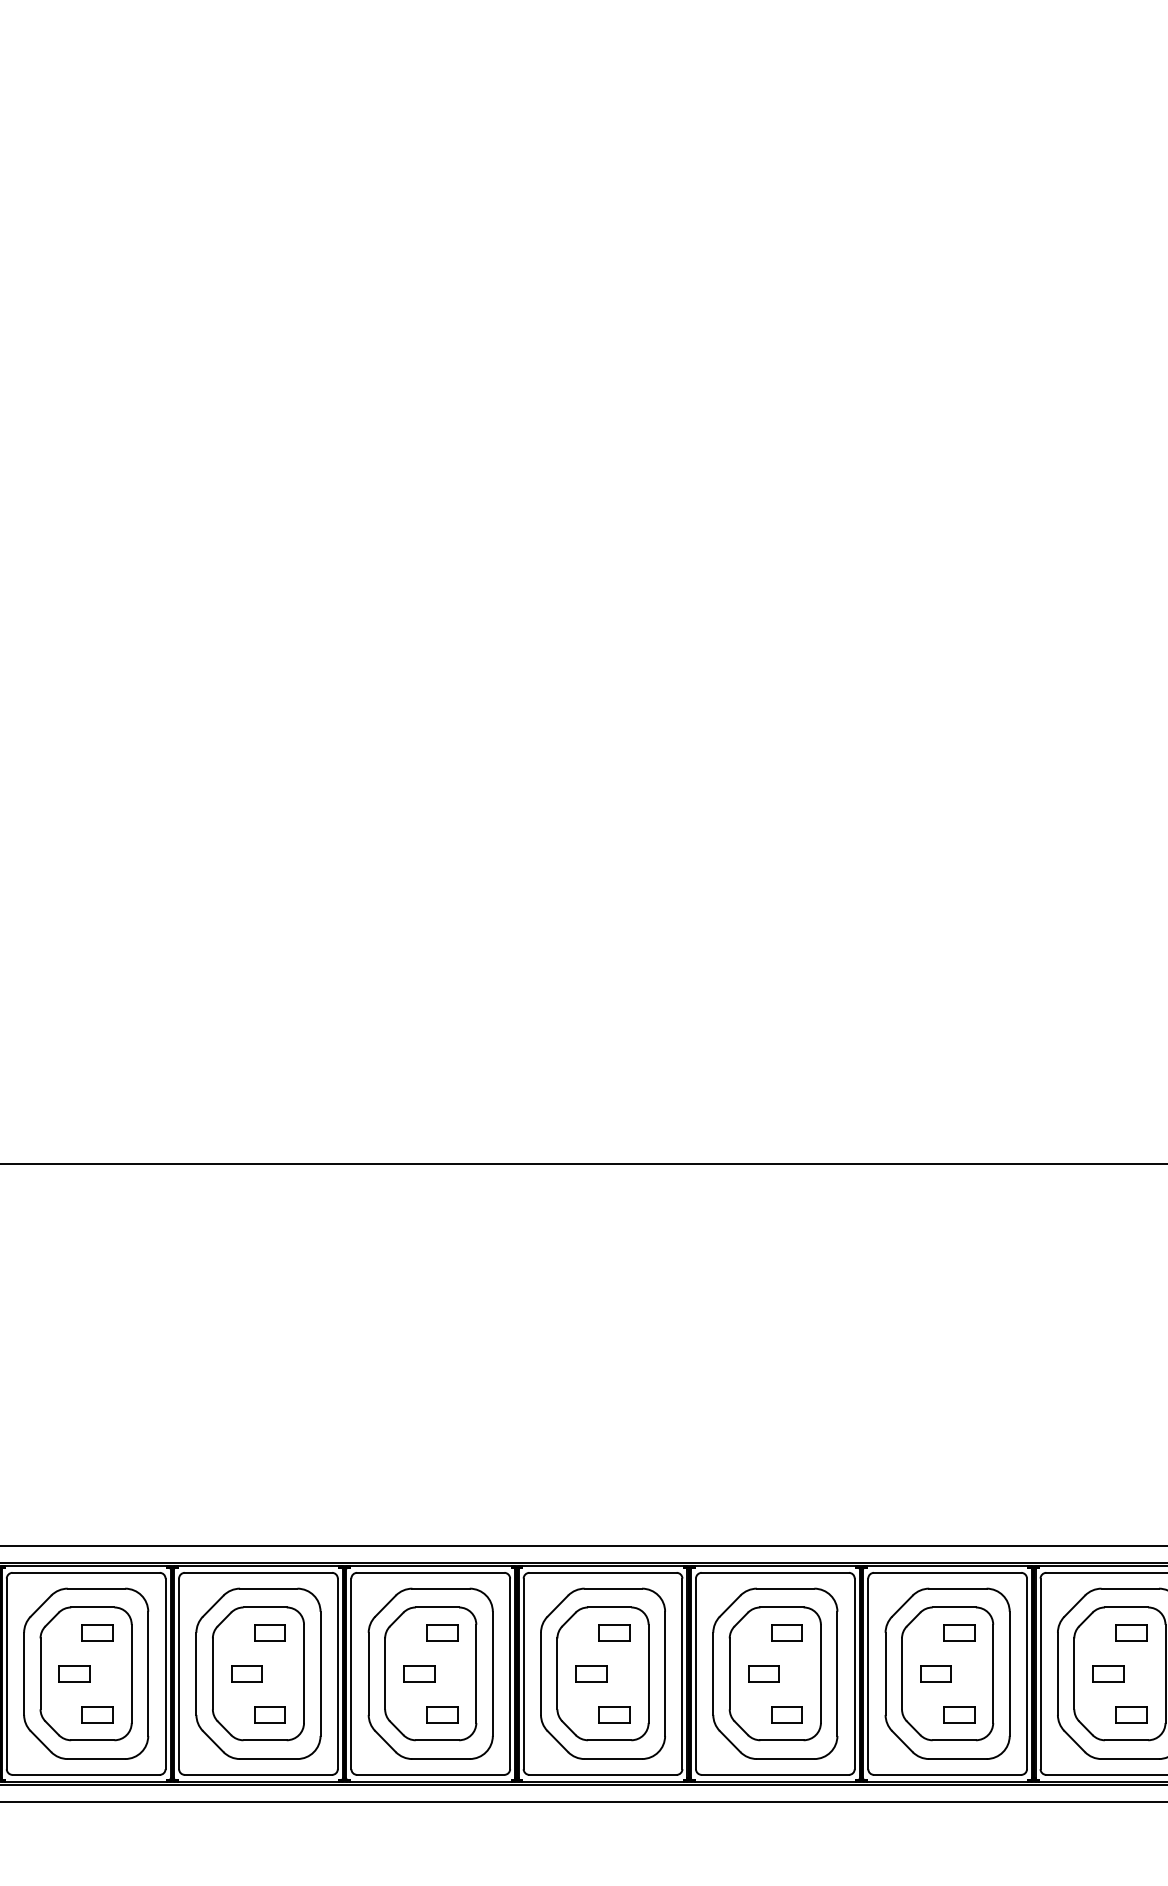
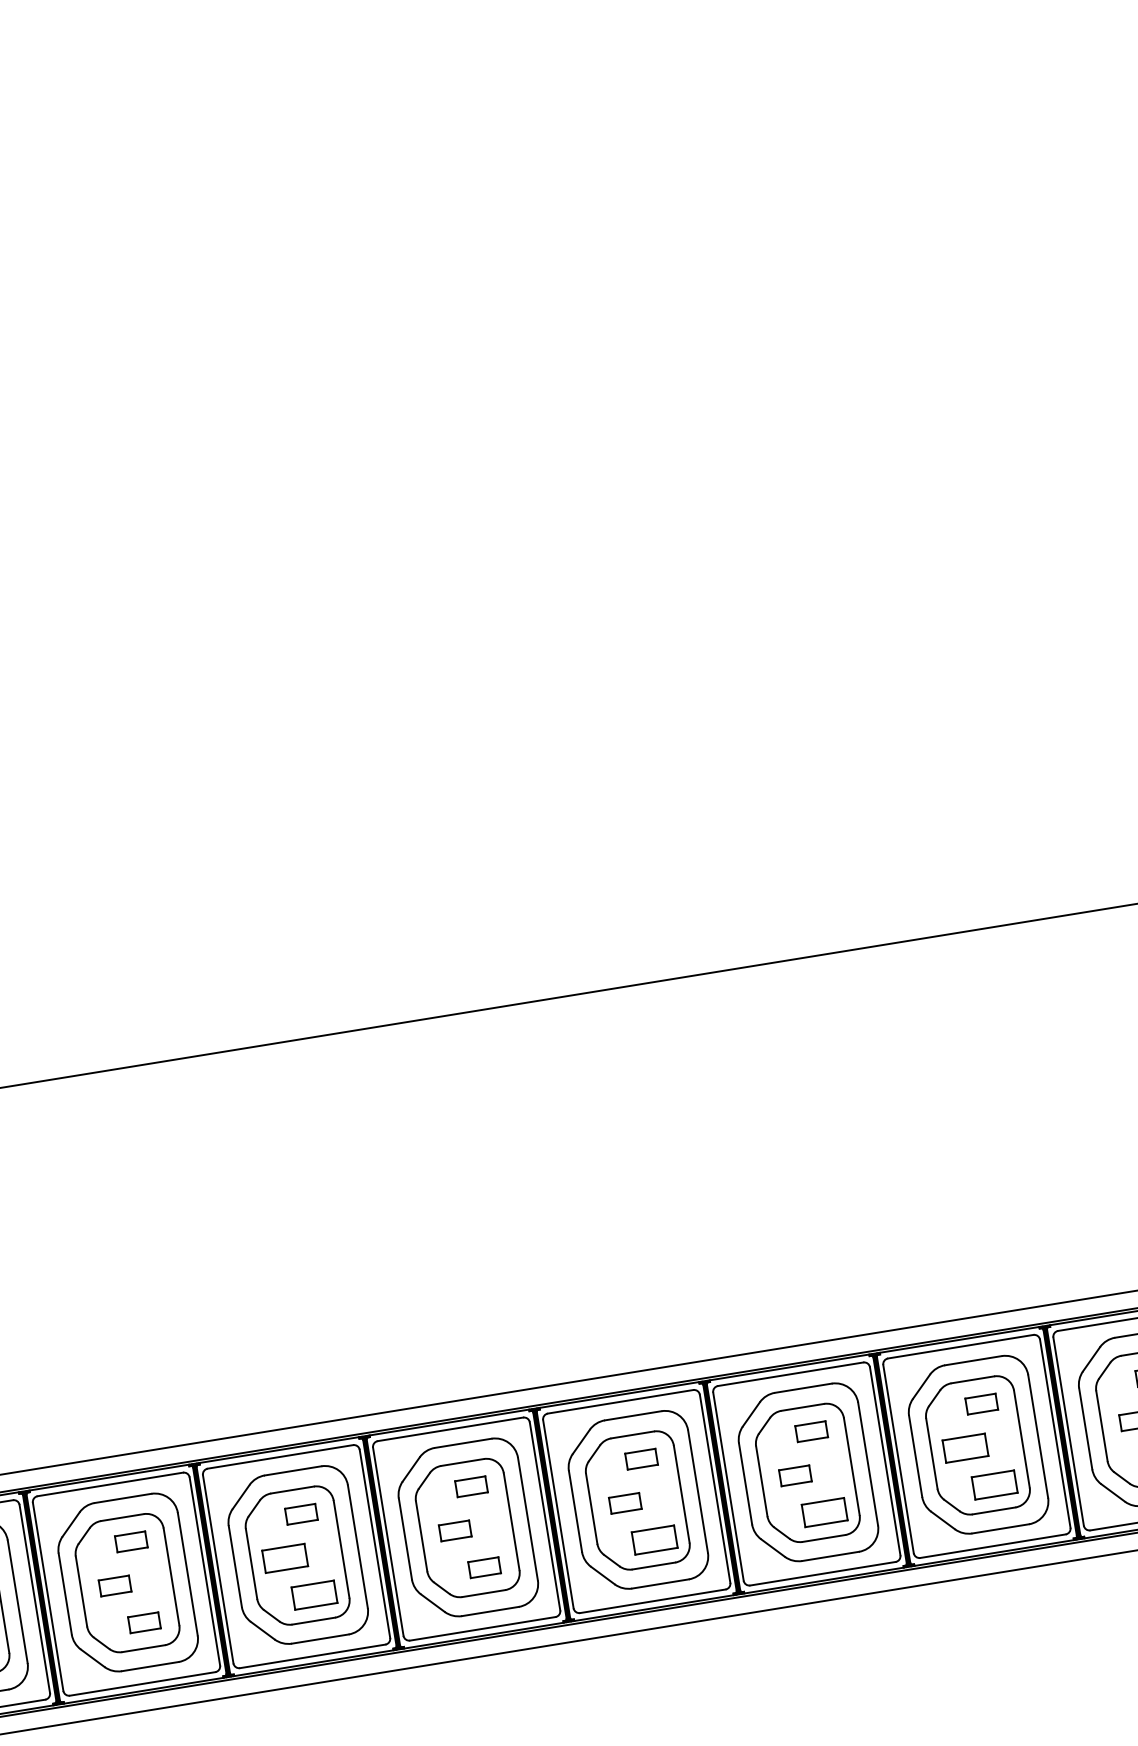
part: (246, 1673) -> (284, 1558), size x1.4
part: (935, 1673) -> (964, 1448), size x1.4
part: (269, 1714) -> (313, 1594), size x1.4
part: (614, 1714) -> (654, 1539), size x1.4
part: (786, 1714) -> (824, 1512), size x1.4
part: (959, 1714) -> (995, 1484), size x1.4

